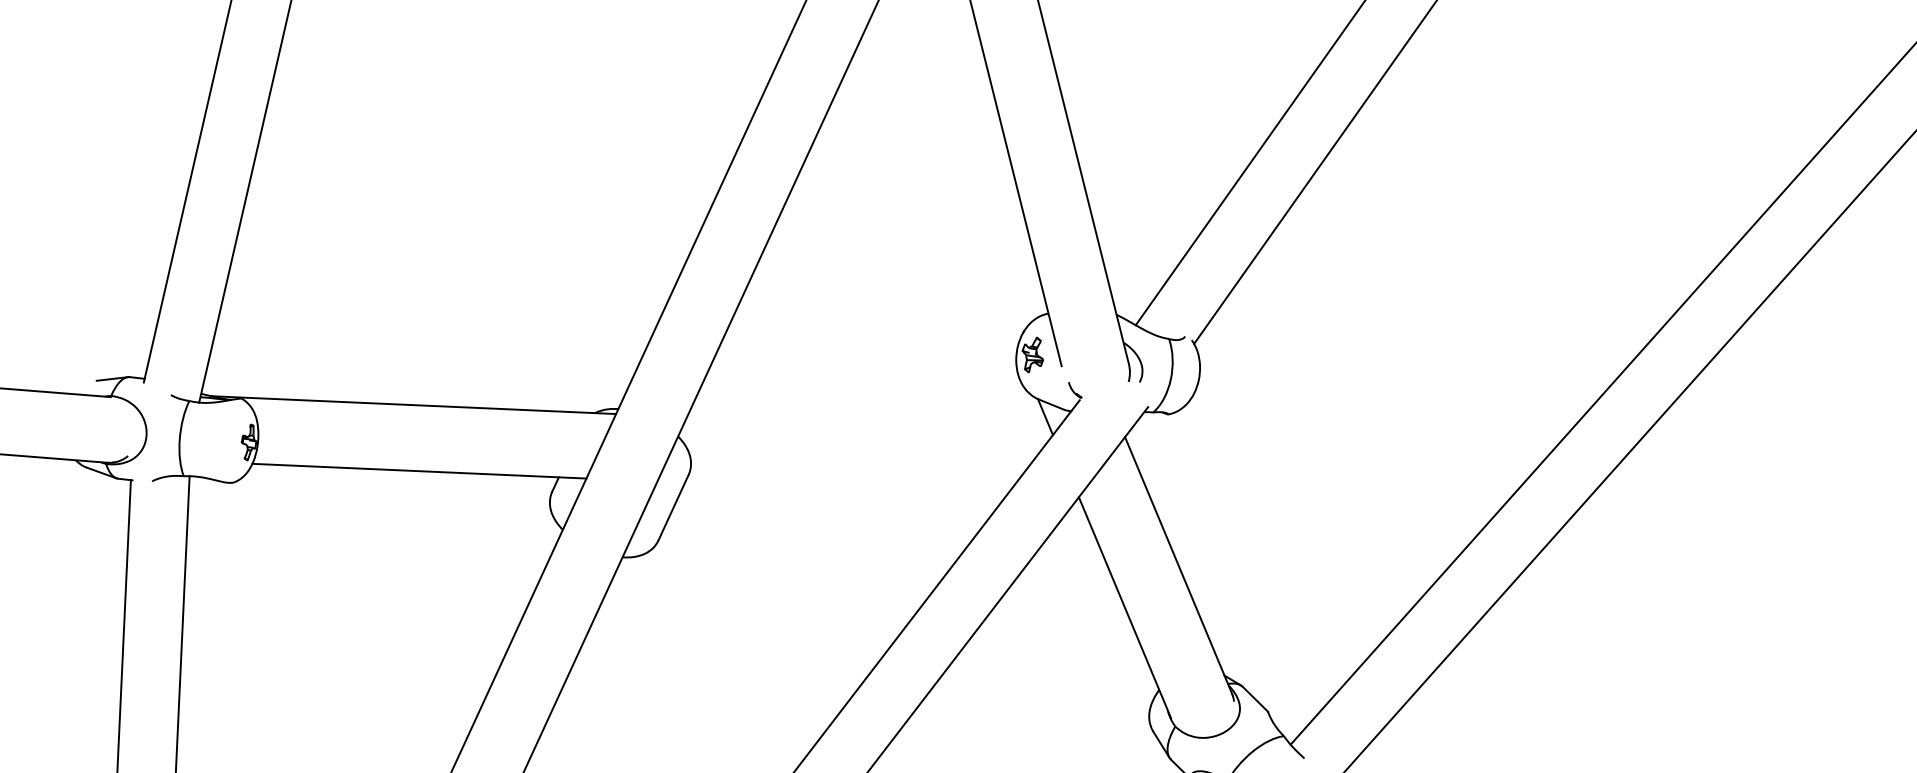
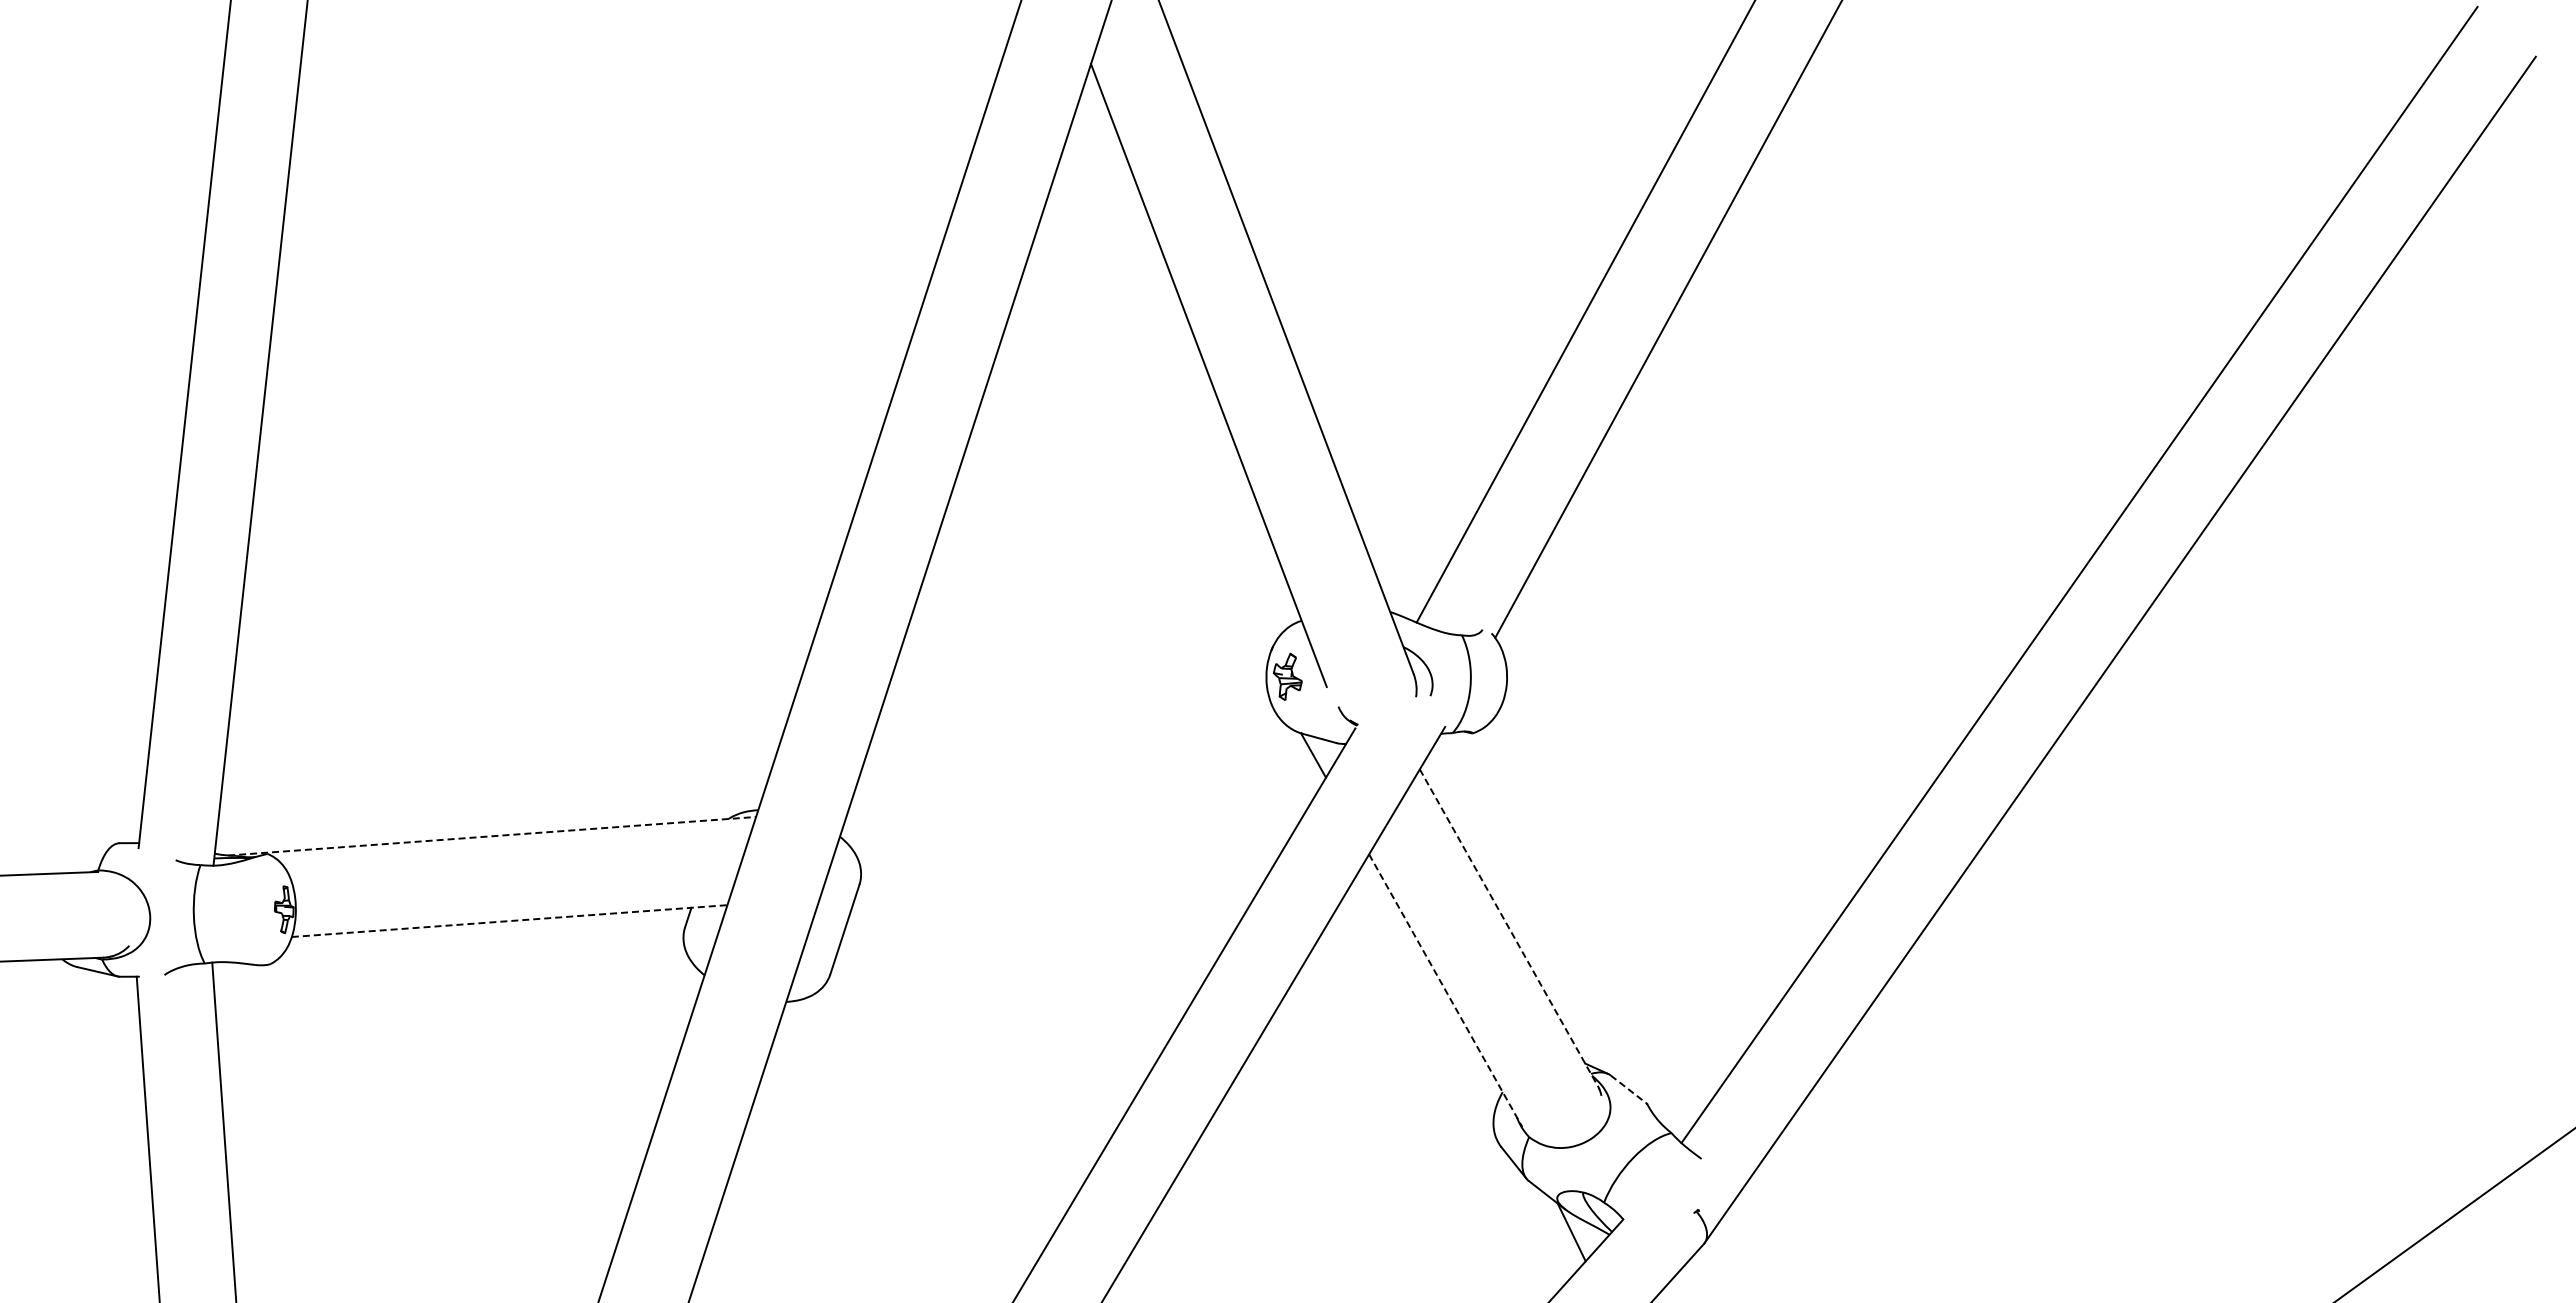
line: (112, 378) -> (97, 847), removed
line: (413, 405) -> (492, 836), solid -> dashed
line: (420, 471) -> (510, 921), solid -> dashed
line: (1179, 566) -> (1509, 928), solid -> dashed
line: (1124, 608) -> (1445, 991), solid -> dashed
line: (1255, 699) -> (1629, 1089), solid -> dashed

